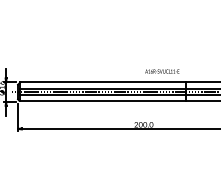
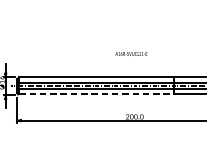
text: (162, 71) -> (131, 53), moved
line: (103, 100) -> (96, 94), solid -> dashed

